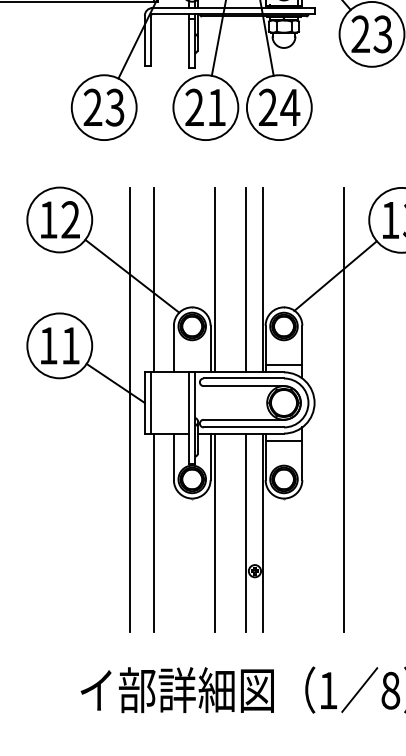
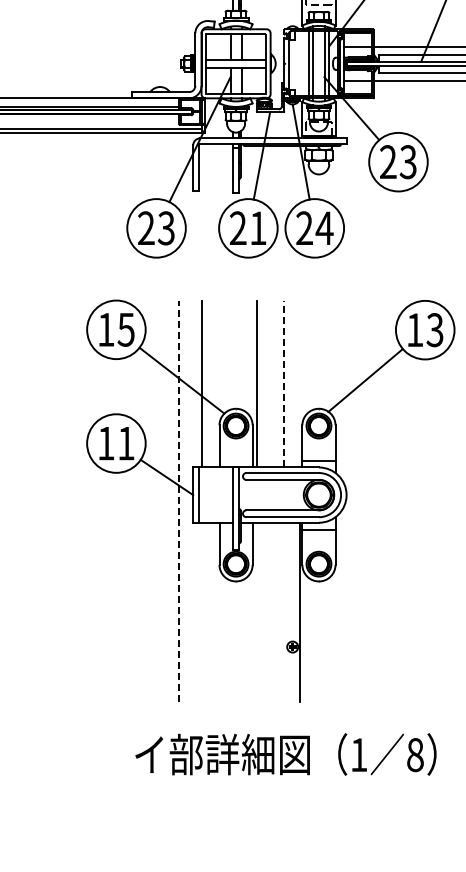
text: (69, 219) -> (125, 329), 12 -> 15
line: (245, 279) -> (284, 383), solid -> dashed
line: (262, 279) -> (299, 383), removed
line: (129, 410) -> (179, 501), solid -> dashed
line: (344, 410) -> (373, 501), removed
line: (153, 532) -> (201, 612), removed
line: (214, 532) -> (256, 612), removed
line: (245, 532) -> (284, 612), removed

